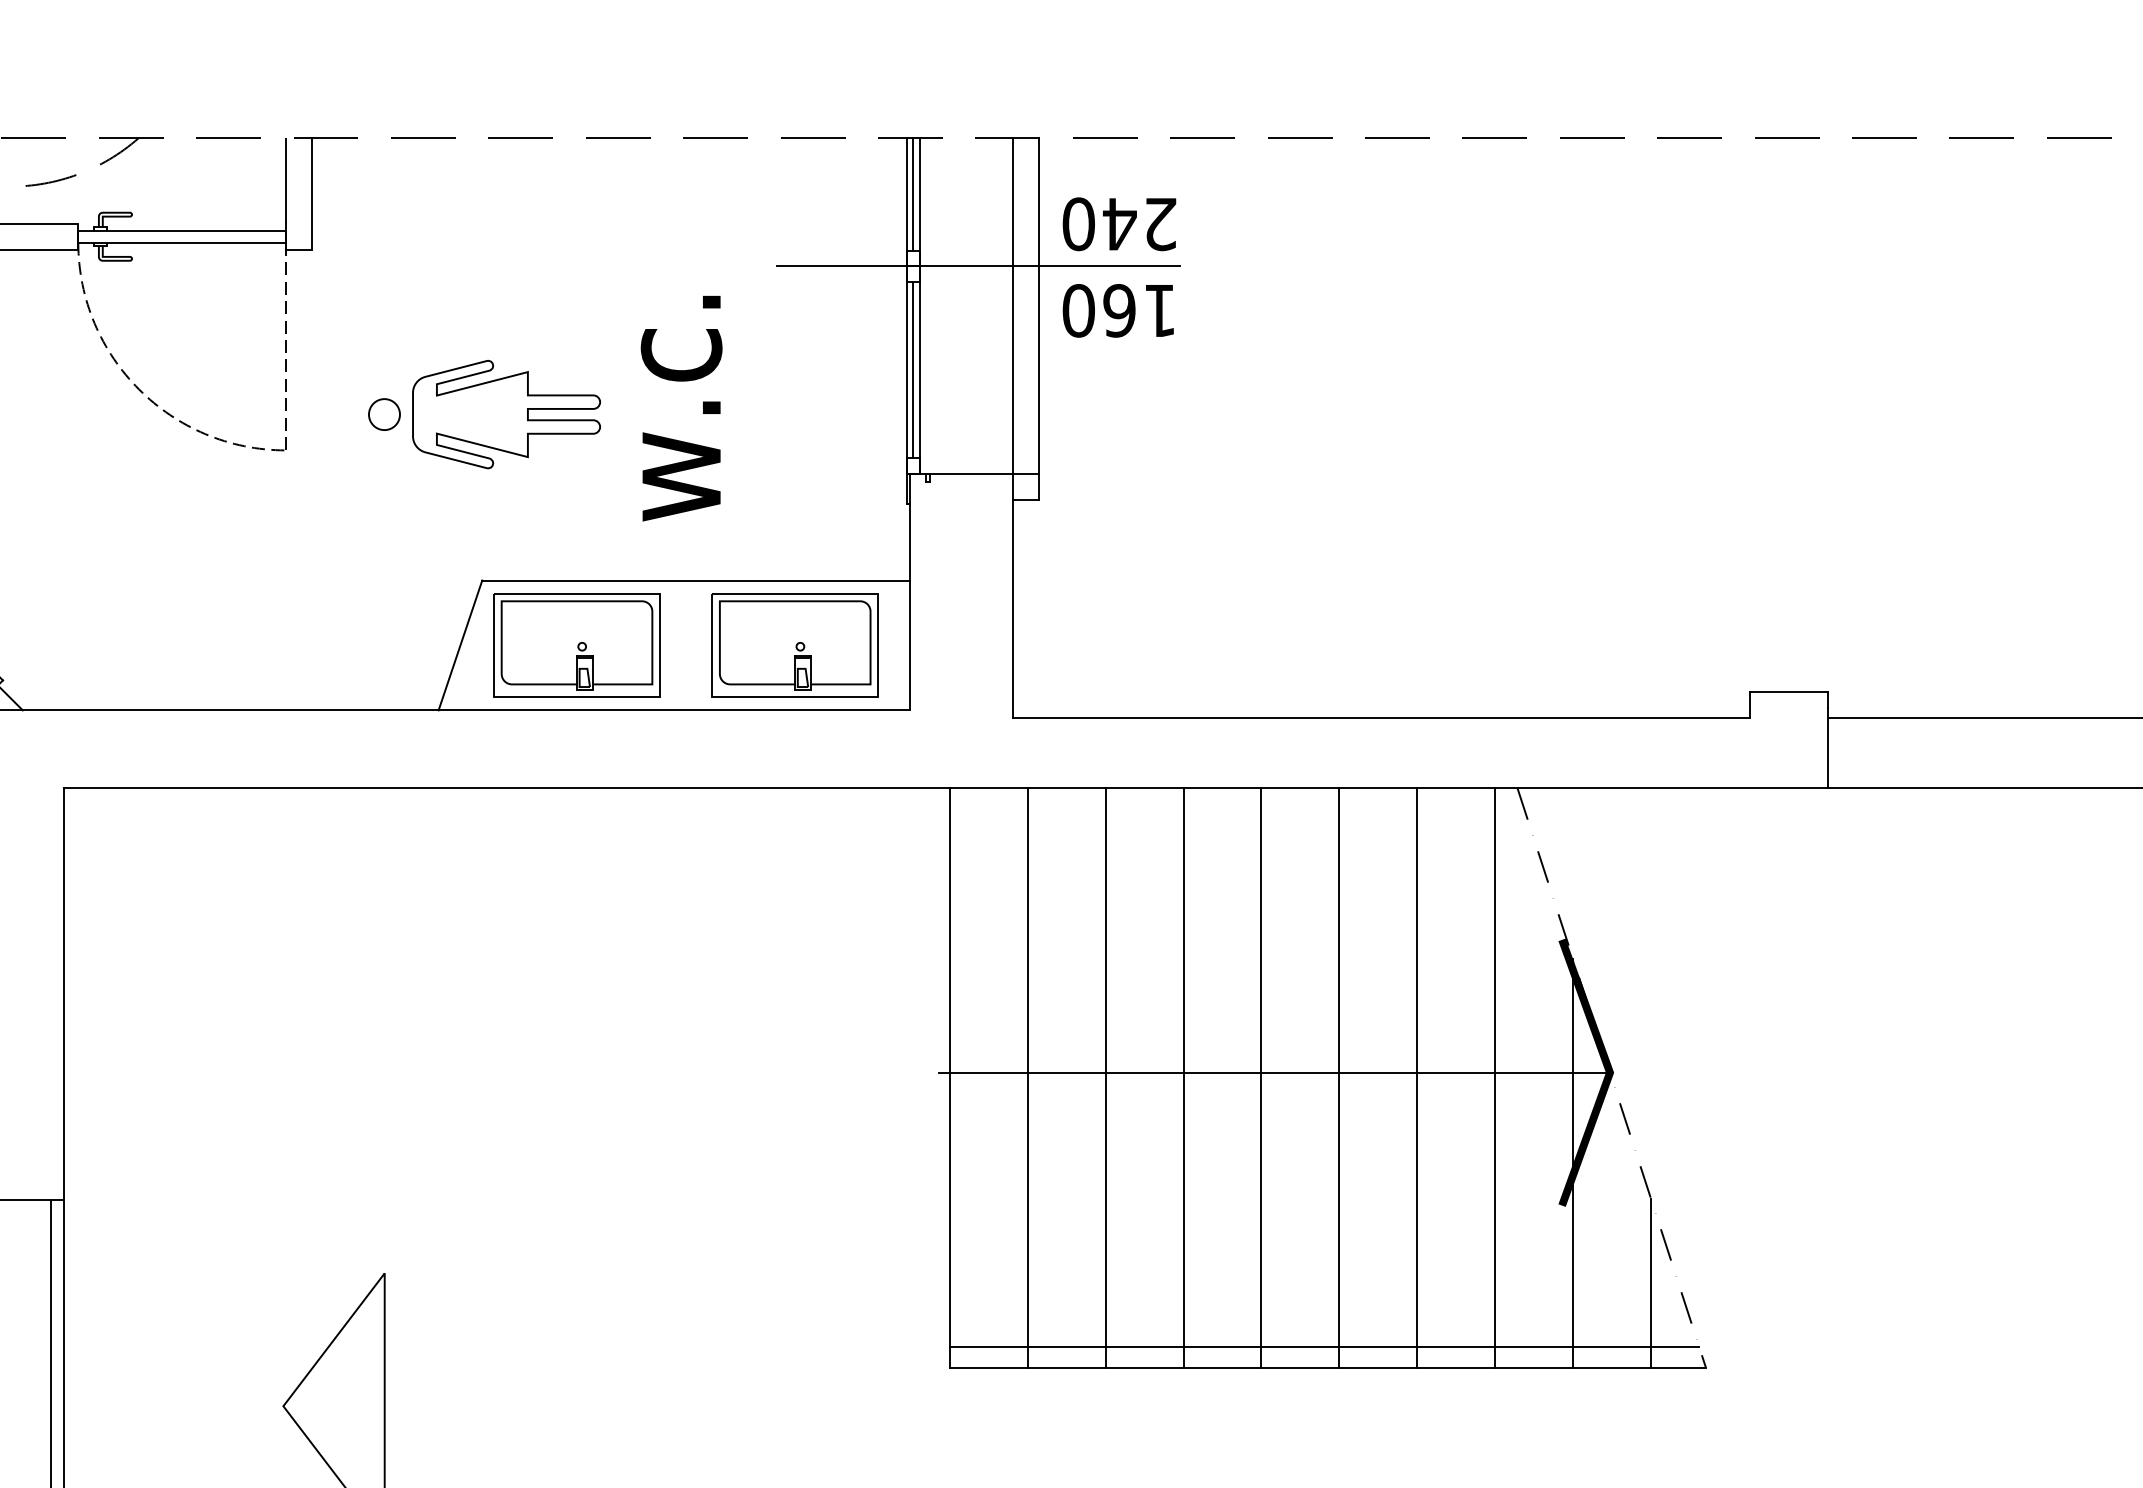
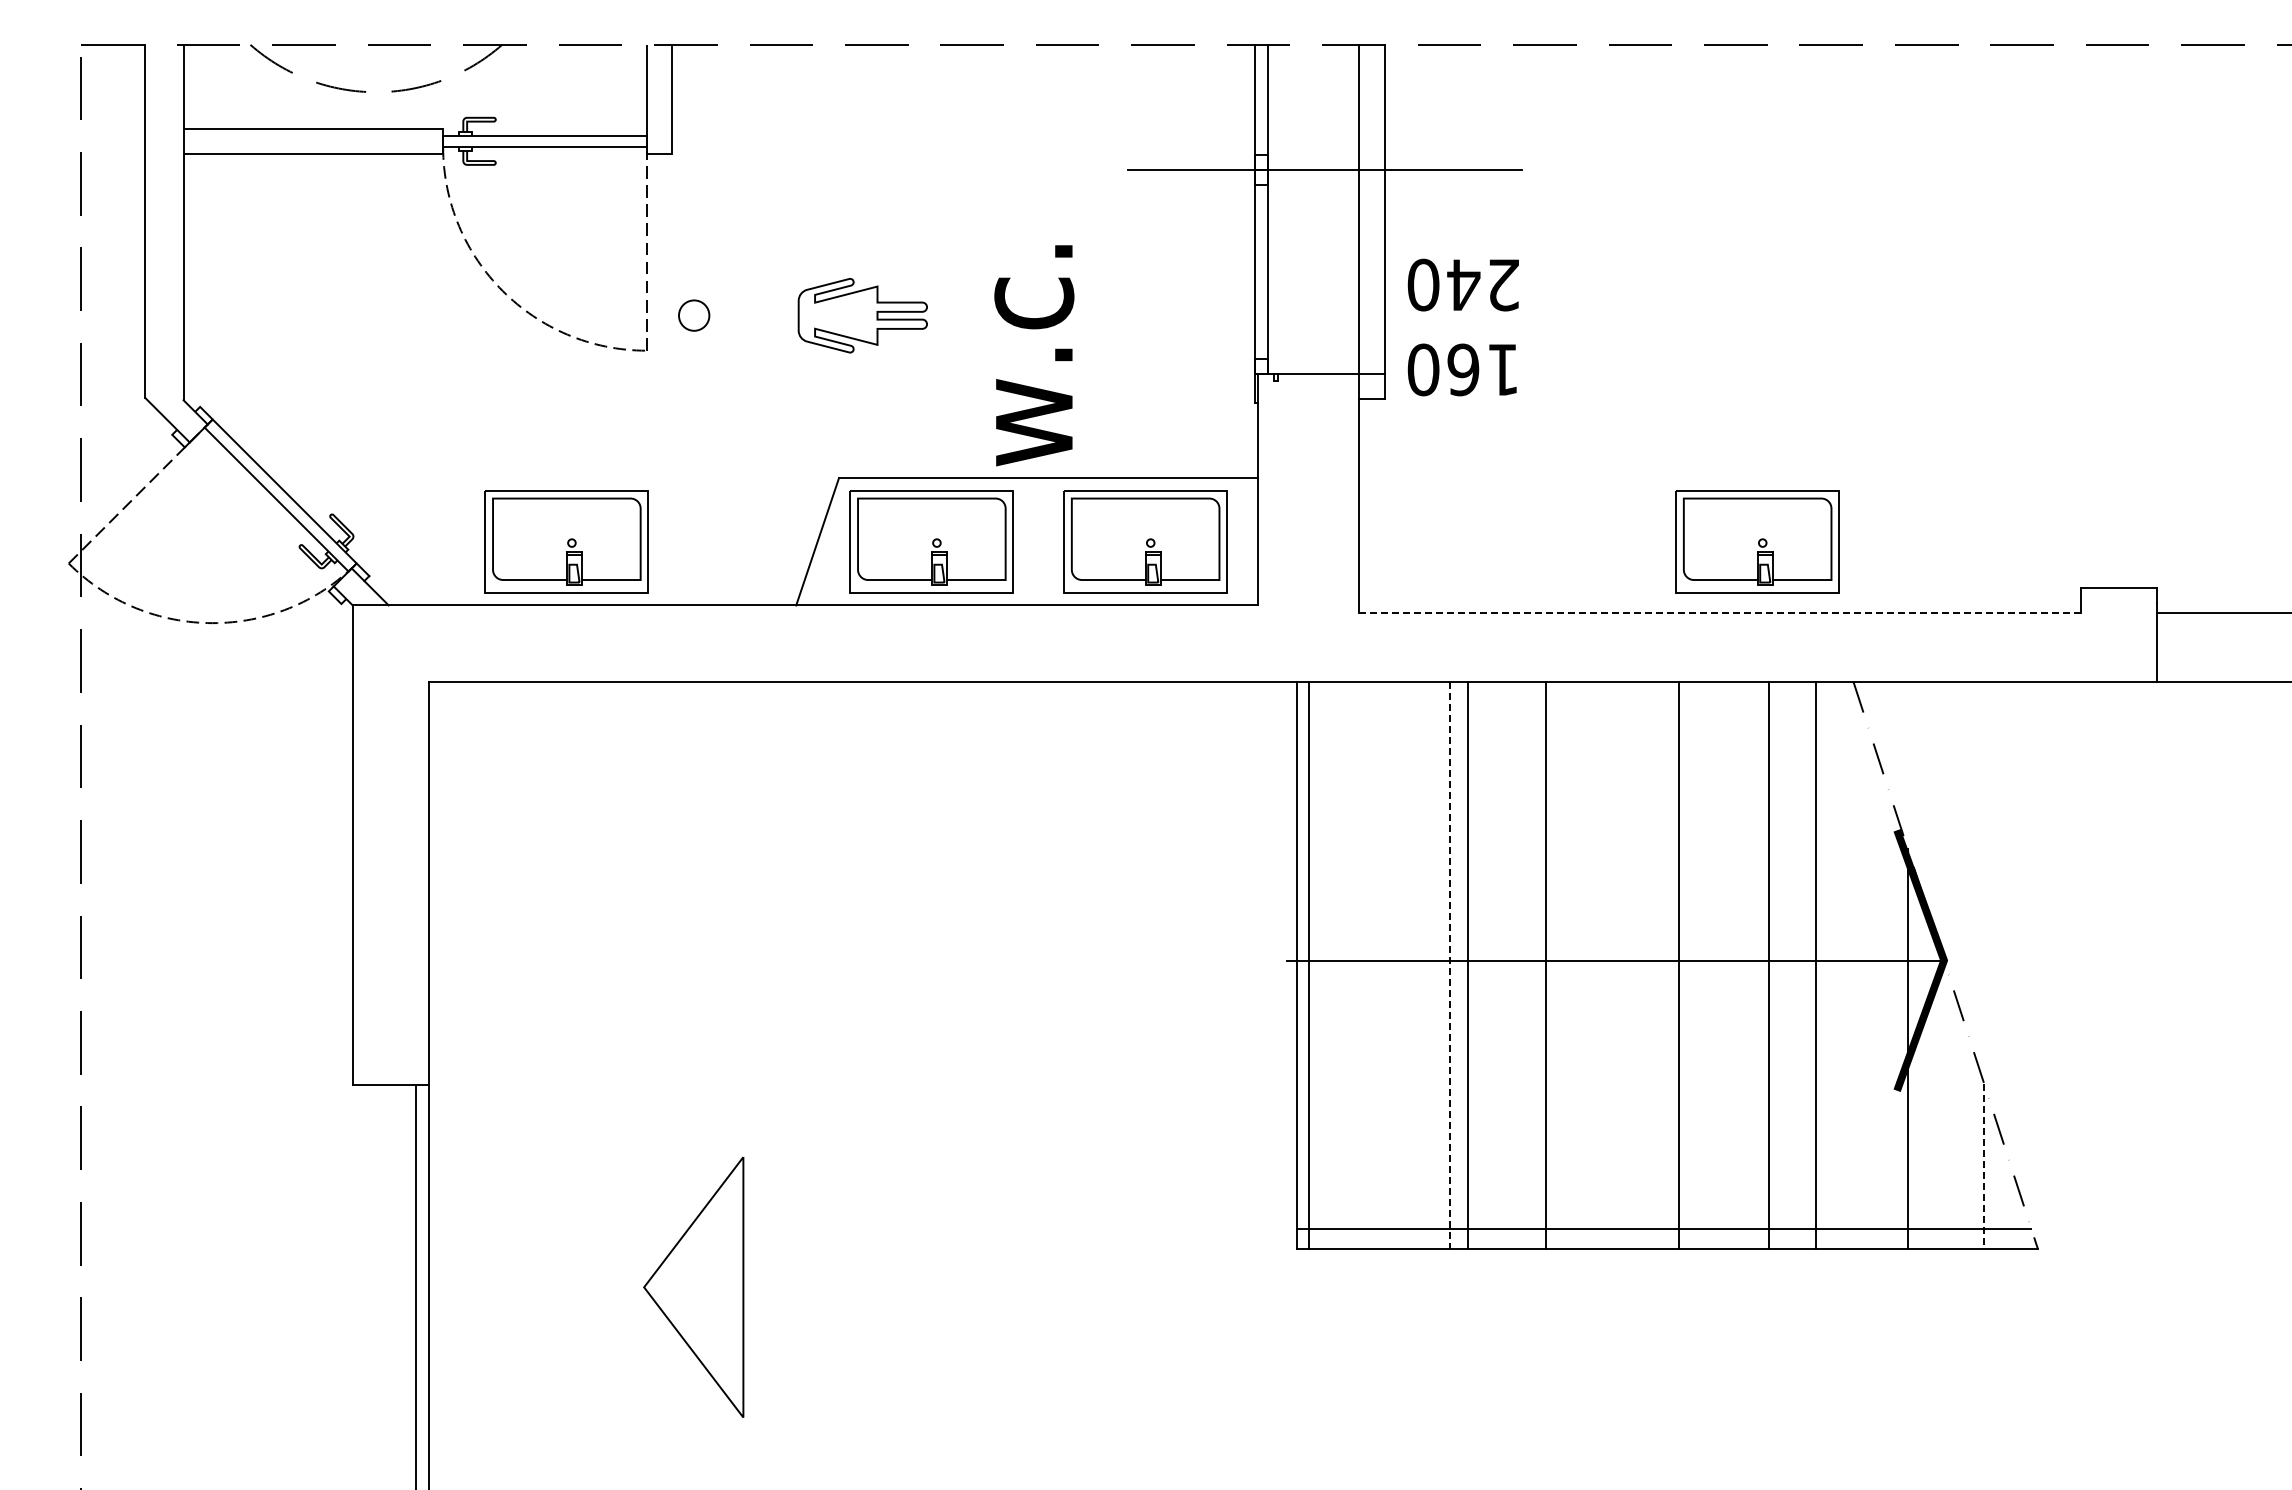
line: (913, 194) -> (1261, 99), removed
text: (1118, 267) -> (1462, 327), moved
line: (913, 369) -> (1261, 271), removed
text: (681, 408) -> (1034, 355), moved
circle: (384, 414) -> (694, 315), moved
part: (506, 414) -> (862, 315), size x0.7
part: (204, 645) -> (566, 541), added
part: (1419, 645) -> (1757, 541), added
line: (1381, 718) -> (1720, 613), solid -> dashed
line: (1027, 1077) -> (1309, 965), moved
line: (1105, 1077) -> (1449, 965), solid -> dashed
line: (1183, 1077) -> (1468, 965), moved
line: (1261, 1077) -> (1545, 965), moved
line: (1417, 1077) -> (1816, 965), moved
line: (1495, 1077) -> (1768, 965), moved
line: (1651, 1282) -> (1984, 1166), solid -> dashed

